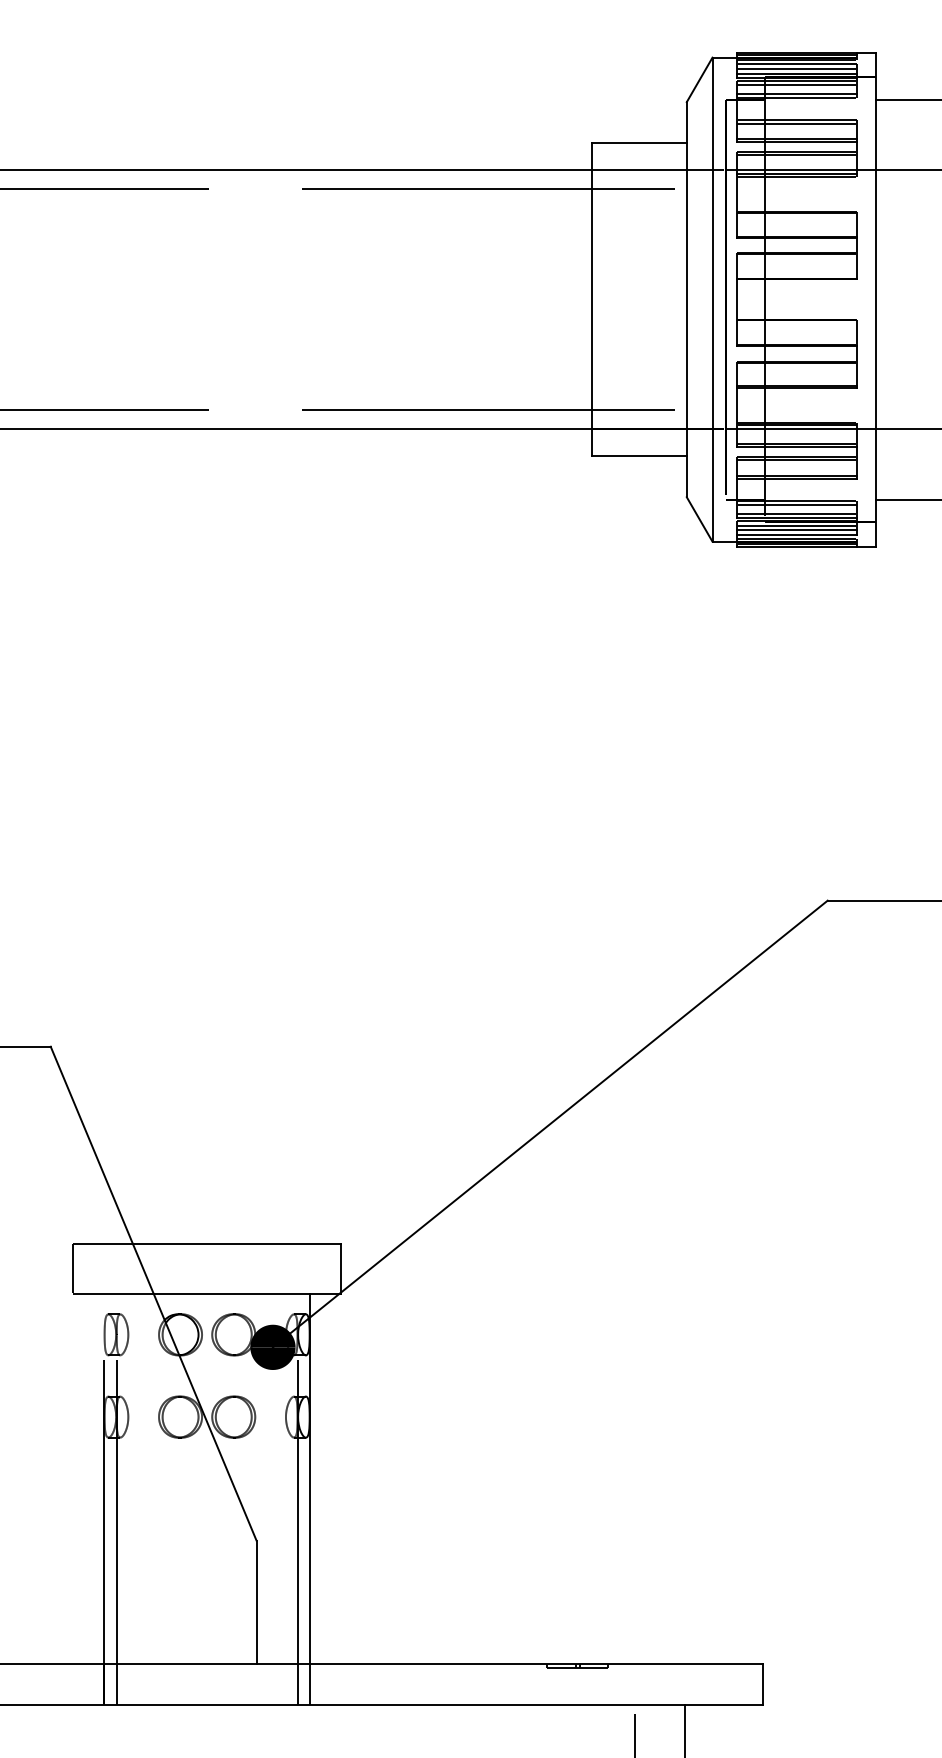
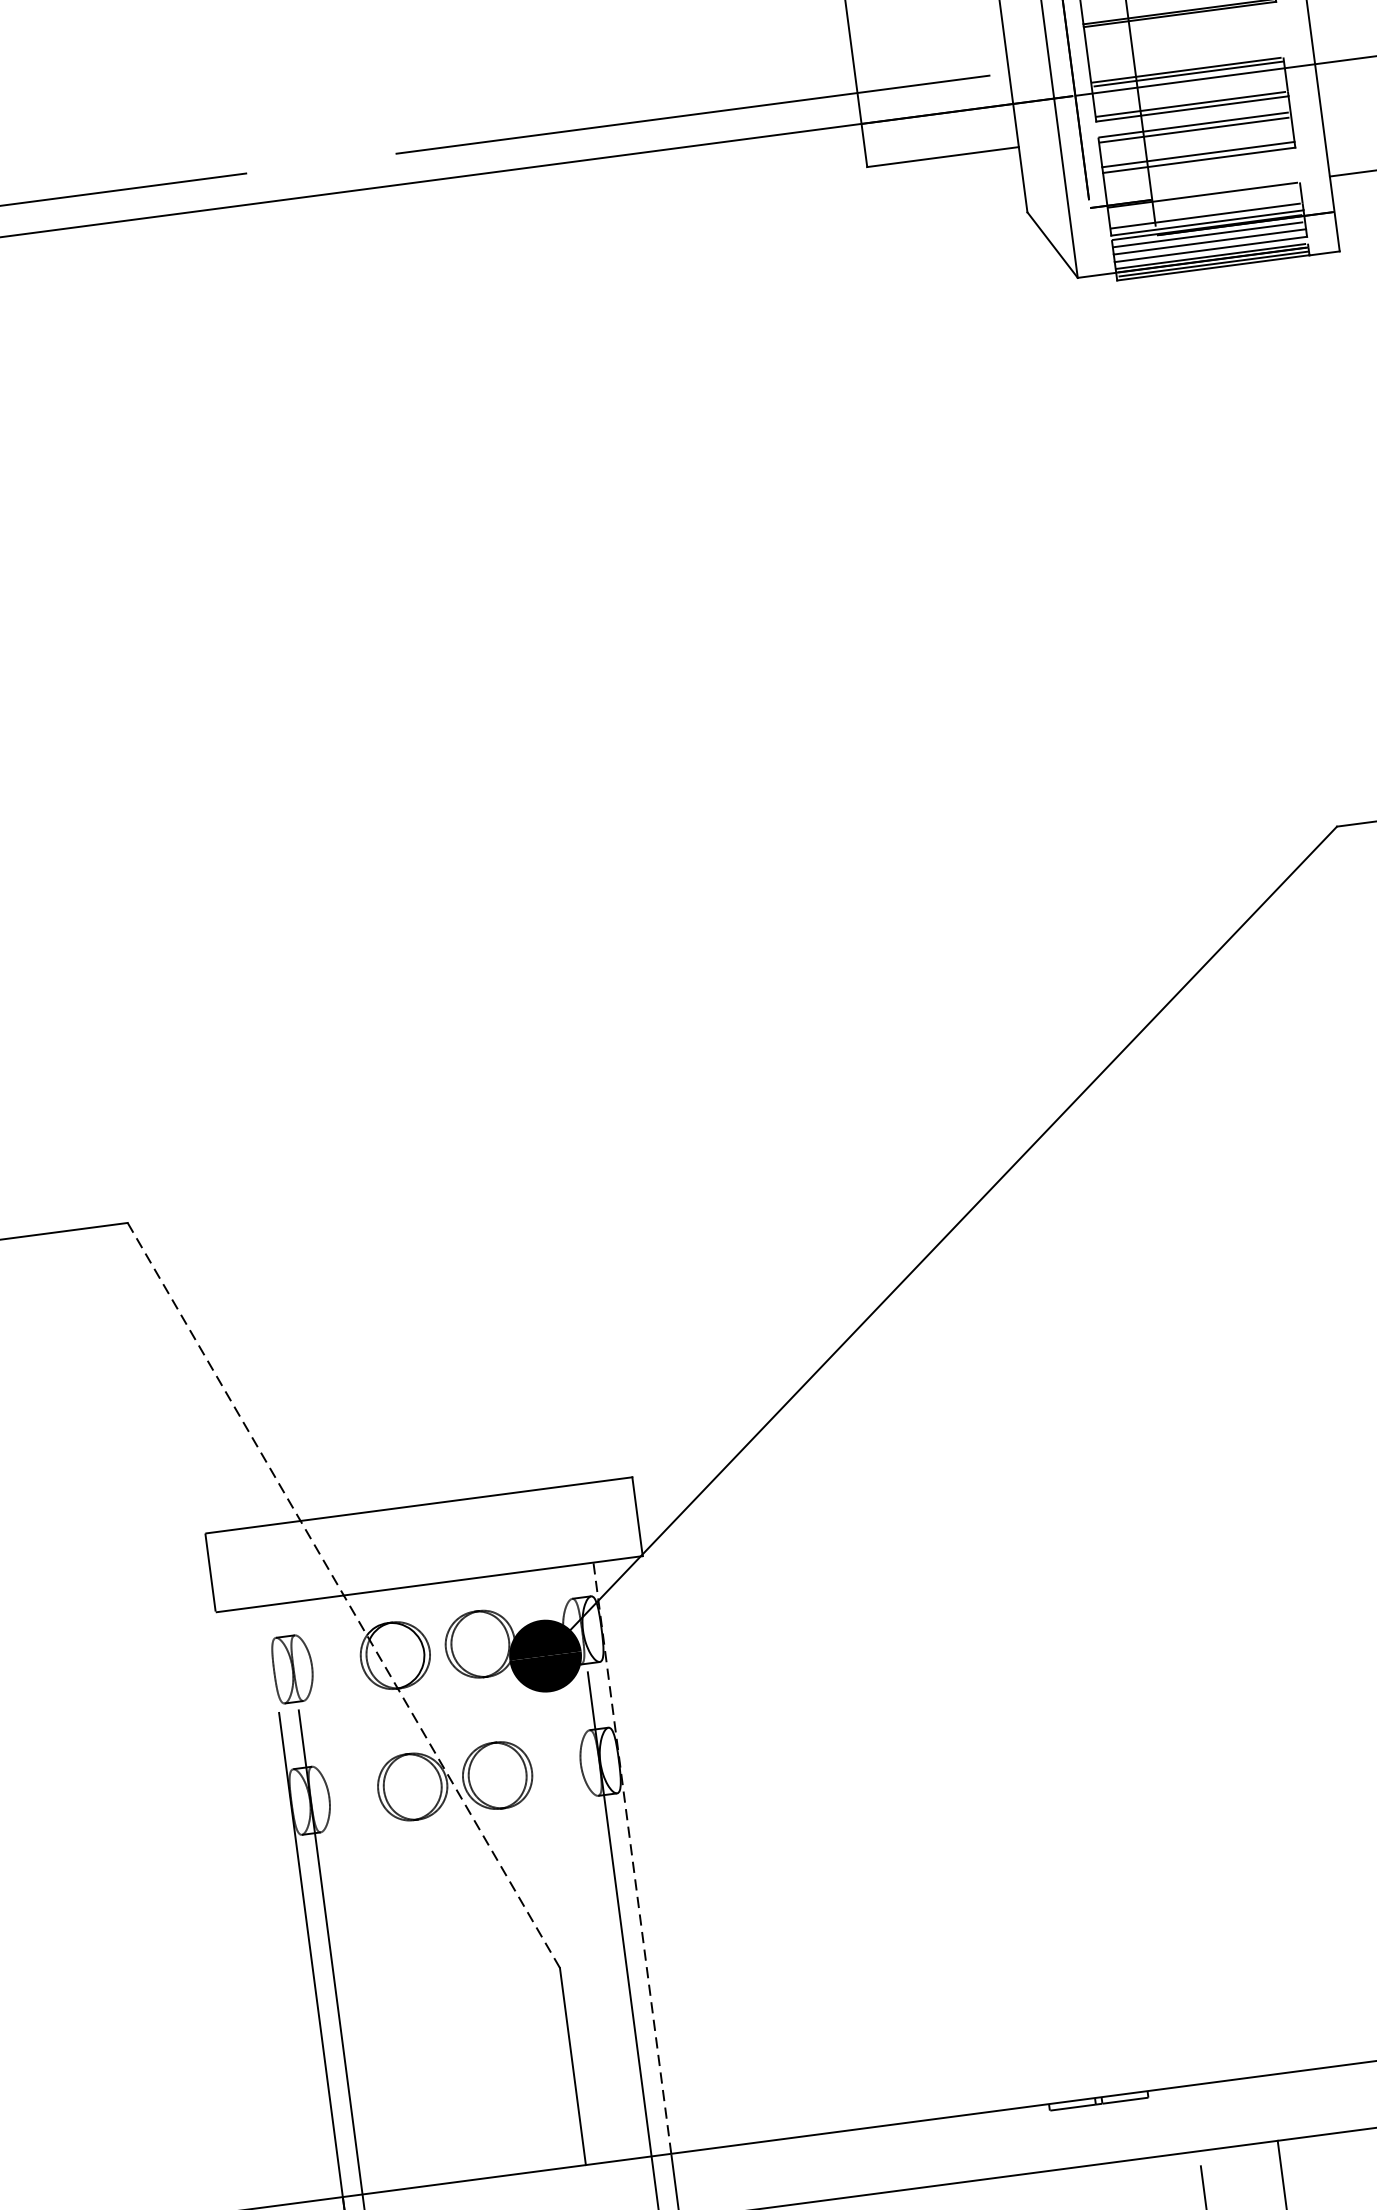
line: (796, 505) -> (1204, 202), removed
line: (153, 1293) -> (343, 1595), solid -> dashed
line: (310, 1478) -> (633, 1857), solid -> dashed

